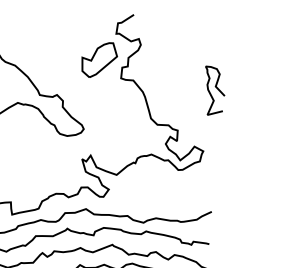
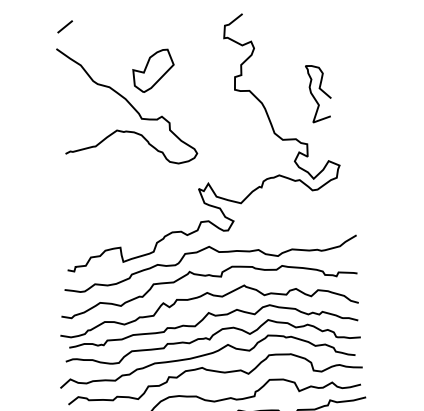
part: (99, 59) -> (153, 70), moved
curve: (217, 89) -> (321, 91), moved

